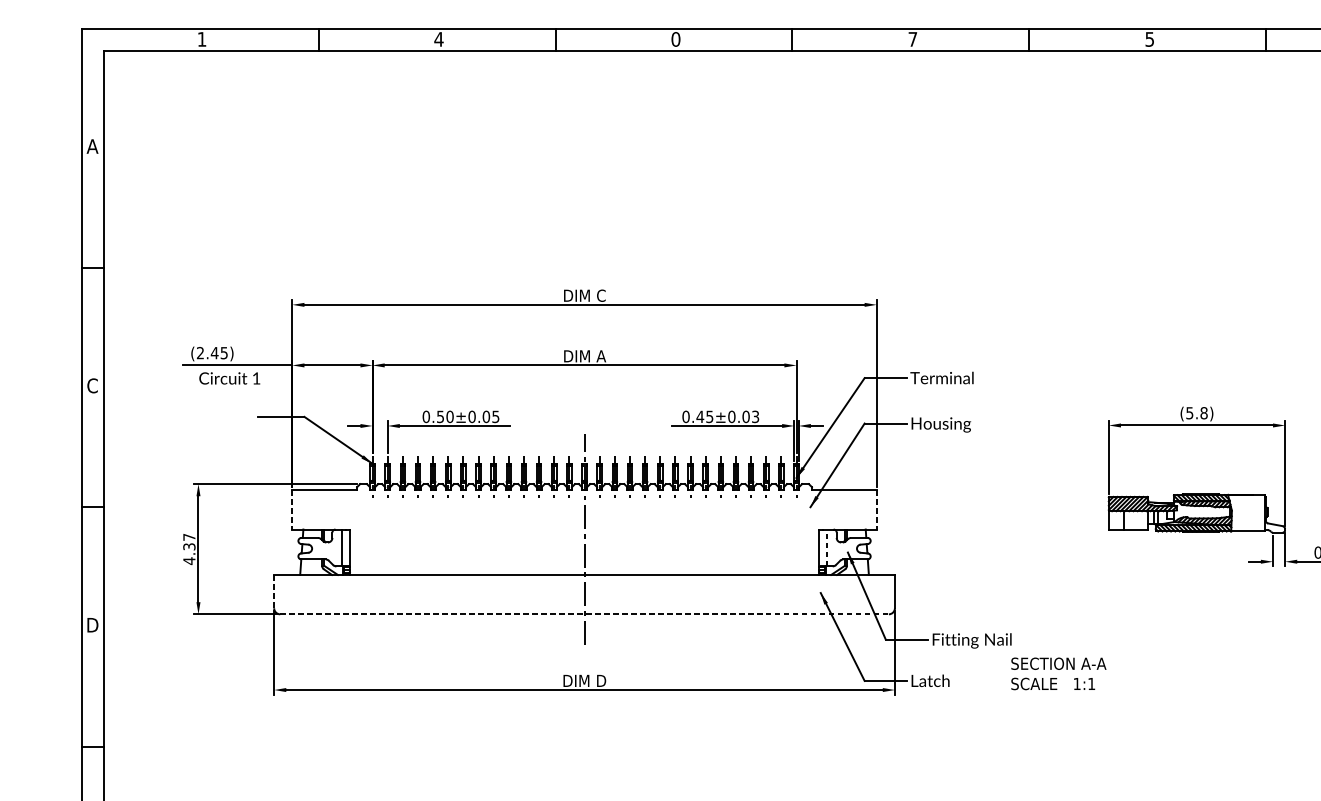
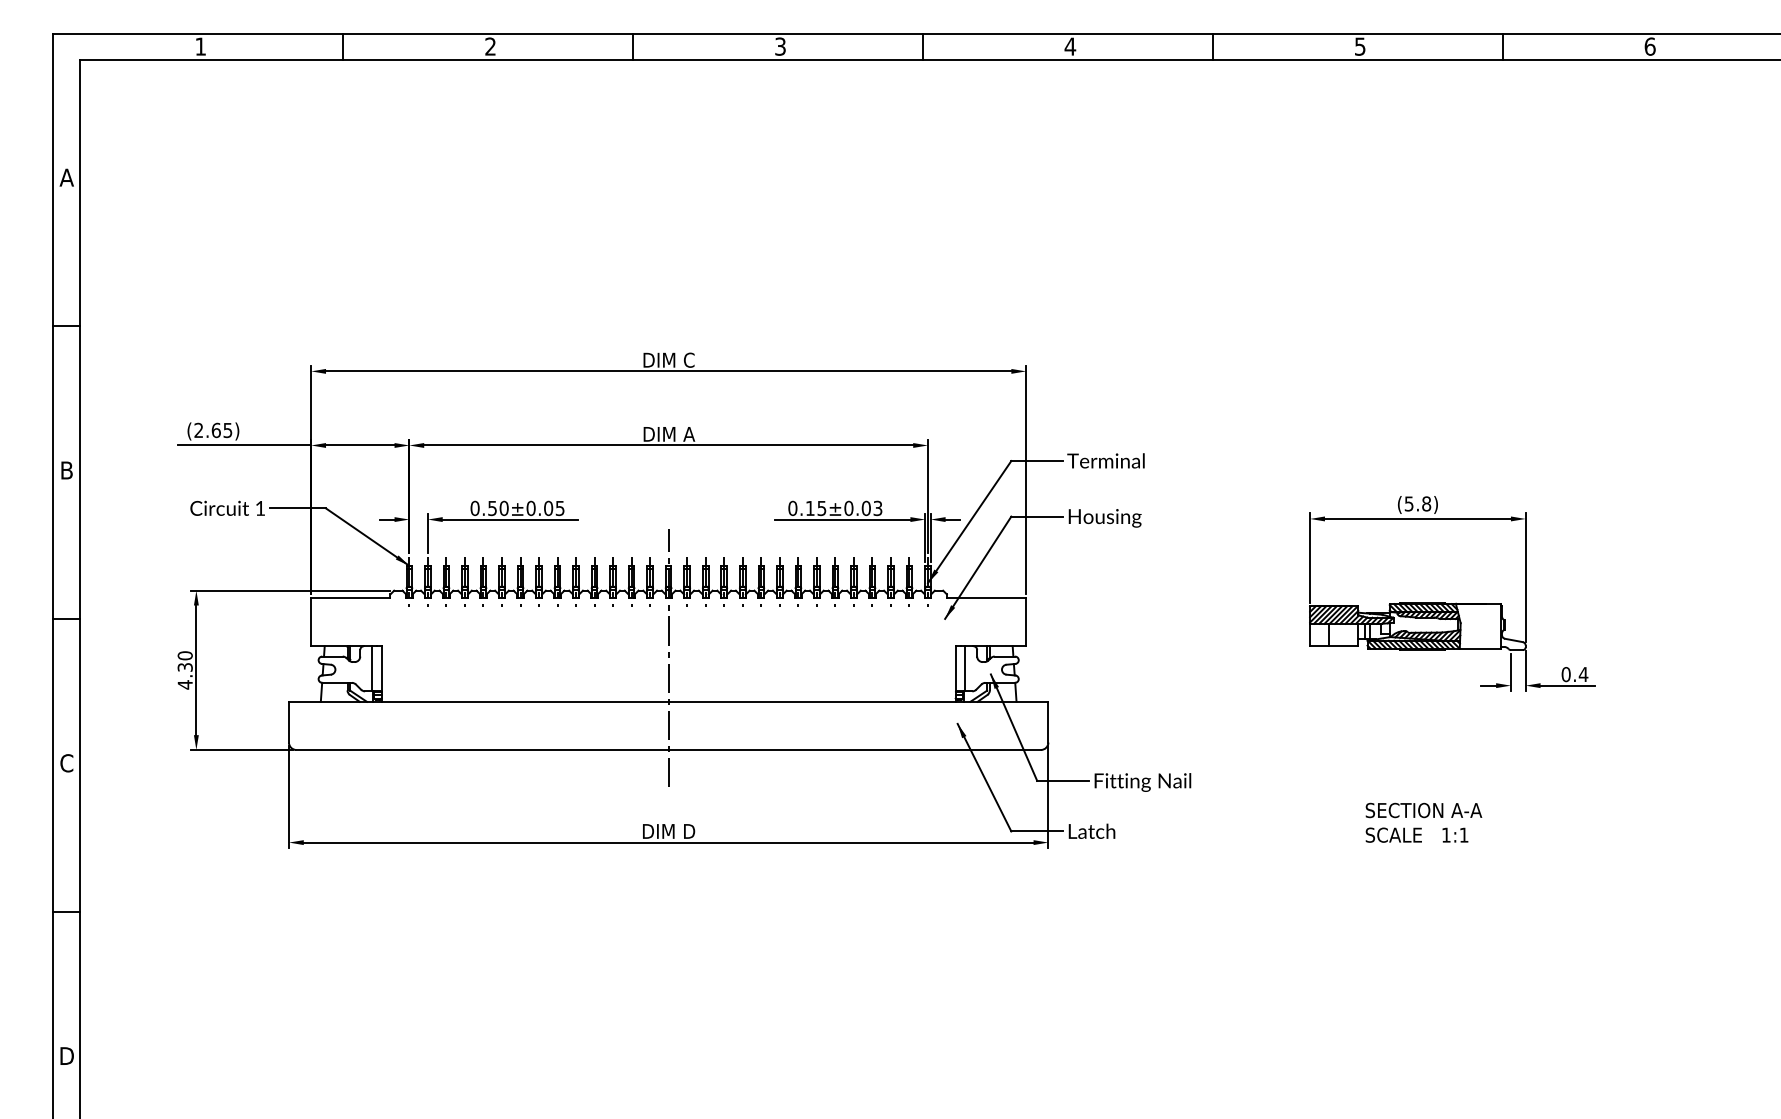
text: (438, 39) -> (490, 46), 4 -> 2
text: (675, 39) -> (780, 46), 0 -> 3
text: (912, 39) -> (1070, 46), 7 -> 4
text: (214, 353) -> (216, 430), (2.45) -> (2.65)
text: (229, 377) -> (227, 507), moved
text: (92, 385) -> (66, 470), C -> B
text: (700, 416) -> (810, 508), 0.45±0.03 -> 0.15±0.03
line: (292, 510) -> (311, 622), dashed -> solid
line: (877, 510) -> (1026, 622), dashed -> solid
text: (188, 537) -> (184, 655), 4.37 -> 4.30
line: (827, 547) -> (965, 668), dashed -> solid
line: (273, 591) -> (288, 722), dashed -> solid
line: (585, 613) -> (669, 749), dashed -> solid
text: (92, 625) -> (66, 763), D -> C
text: (1058, 673) -> (1423, 822), moved

